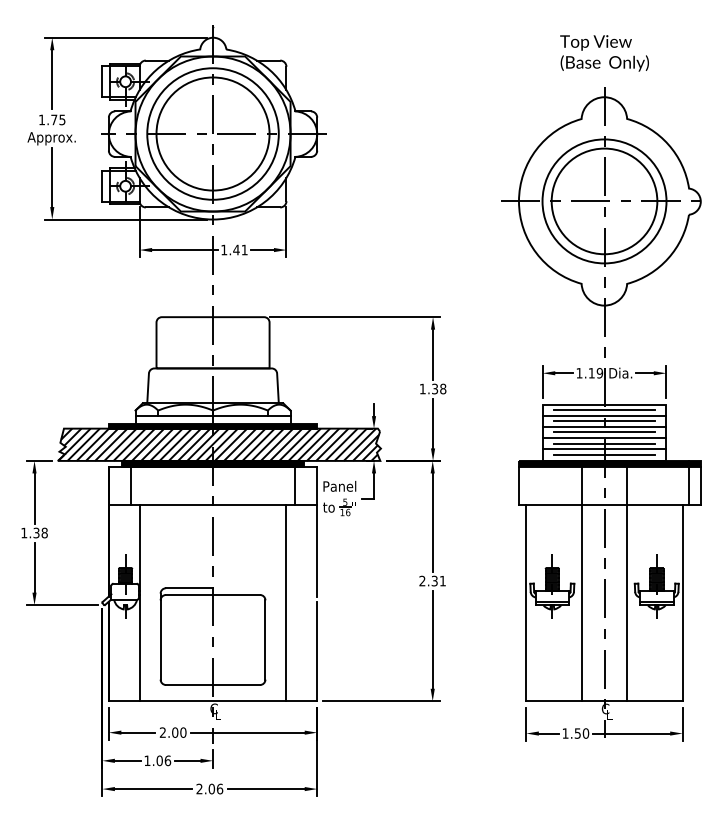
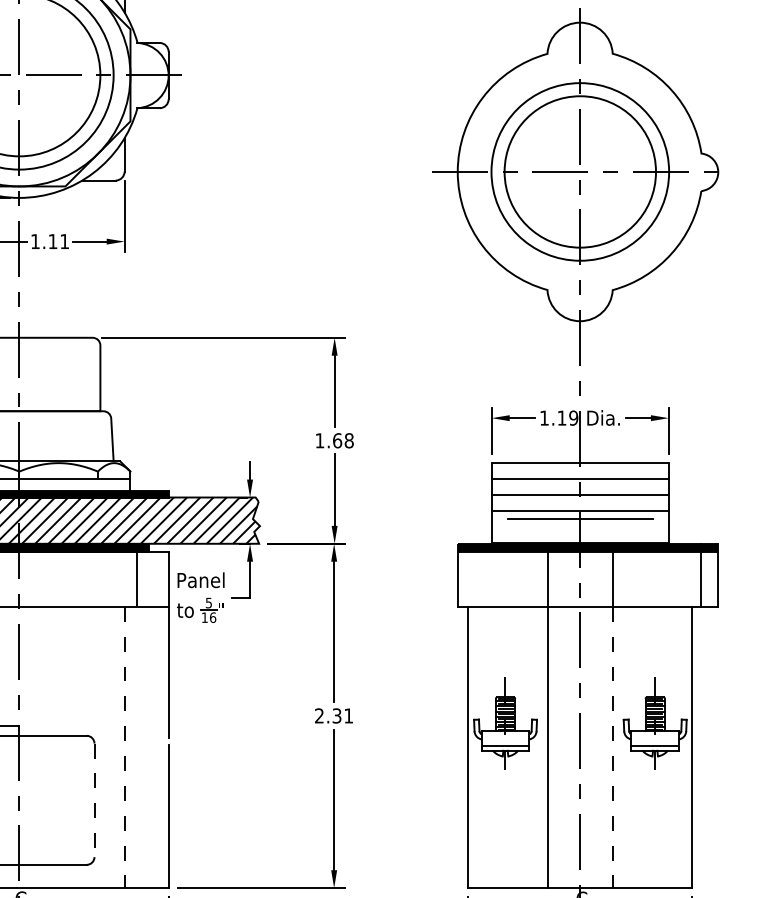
text: (236, 249) -> (53, 240), 1.41 -> 1.11
text: (435, 388) -> (338, 439), 1.38 -> 1.68
line: (604, 410) -> (580, 471), removed
line: (604, 421) -> (580, 487), removed
line: (604, 432) -> (580, 503), removed
line: (604, 448) -> (580, 525), removed
line: (604, 454) -> (580, 534), removed
line: (286, 603) -> (124, 748), solid -> dashed
line: (627, 603) -> (613, 748), solid -> dashed
line: (265, 640) -> (94, 801), solid -> dashed

